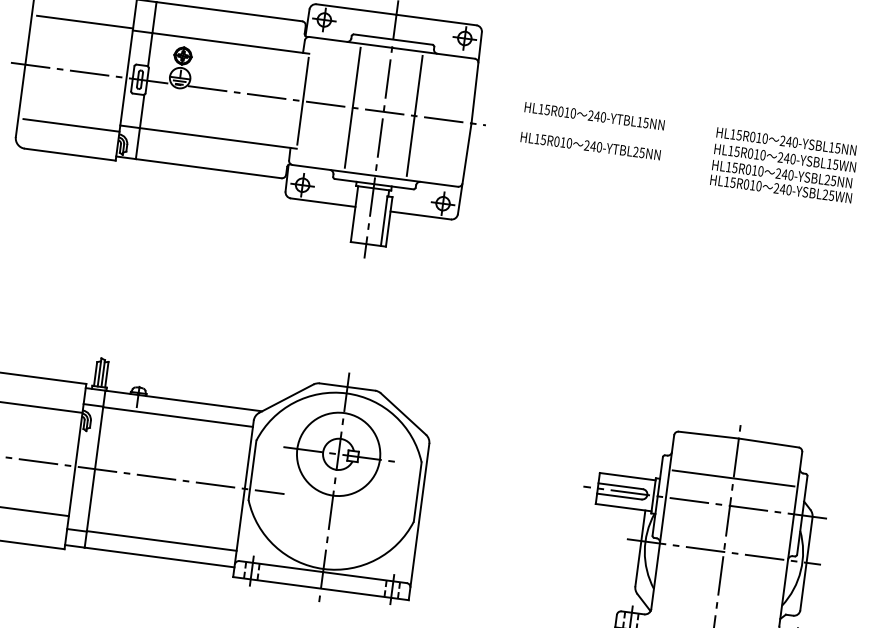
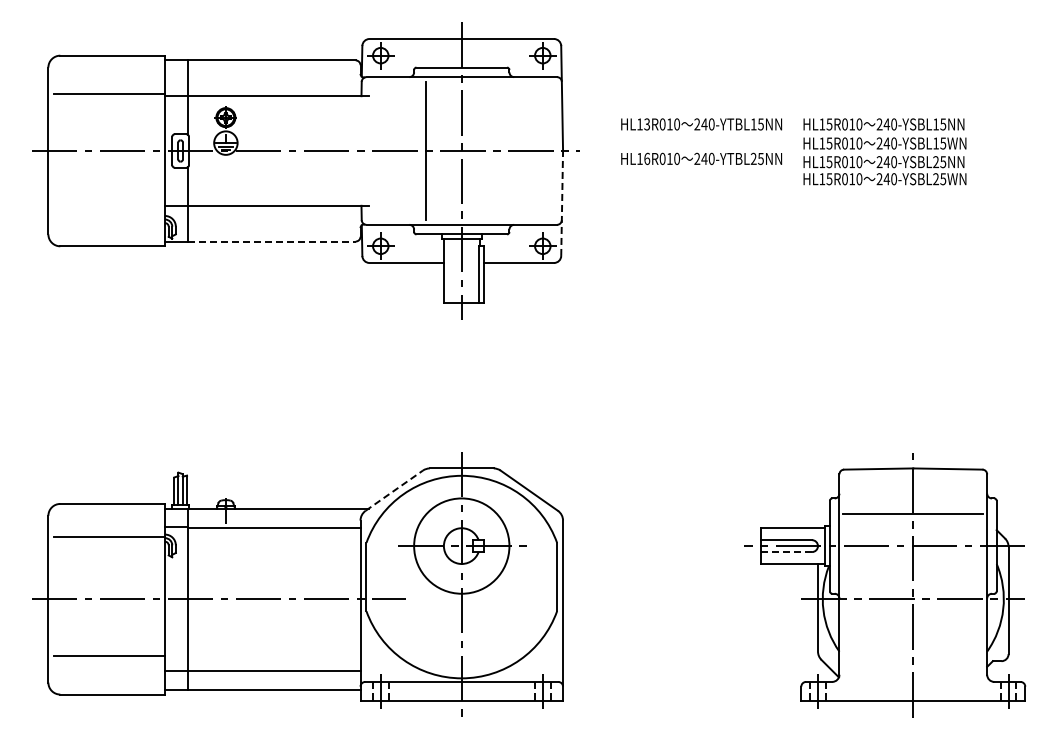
line: (302, 100) -> (368, 150), removed
text: (547, 109) -> (647, 123), HL15R010 -> HL13R010
line: (414, 115) -> (497, 150), removed
line: (71, 124) -> (109, 212), removed
text: (543, 139) -> (647, 158), HL15R010 -> HL16R010
text: (783, 165) -> (884, 151), moved
line: (208, 168) -> (271, 241), solid -> dashed
line: (465, 168) -> (562, 202), solid -> dashed
line: (286, 398) -> (394, 490), solid -> dashed
line: (619, 496) -> (786, 552), solid -> dashed

